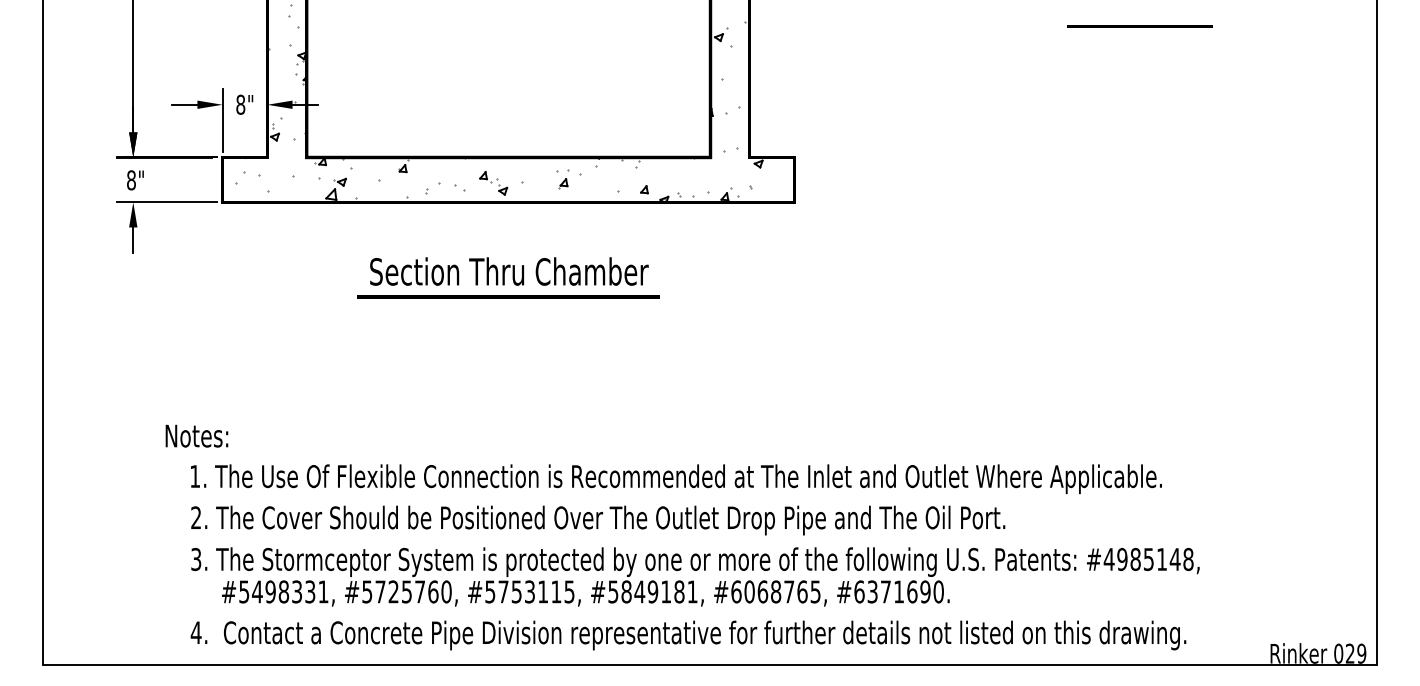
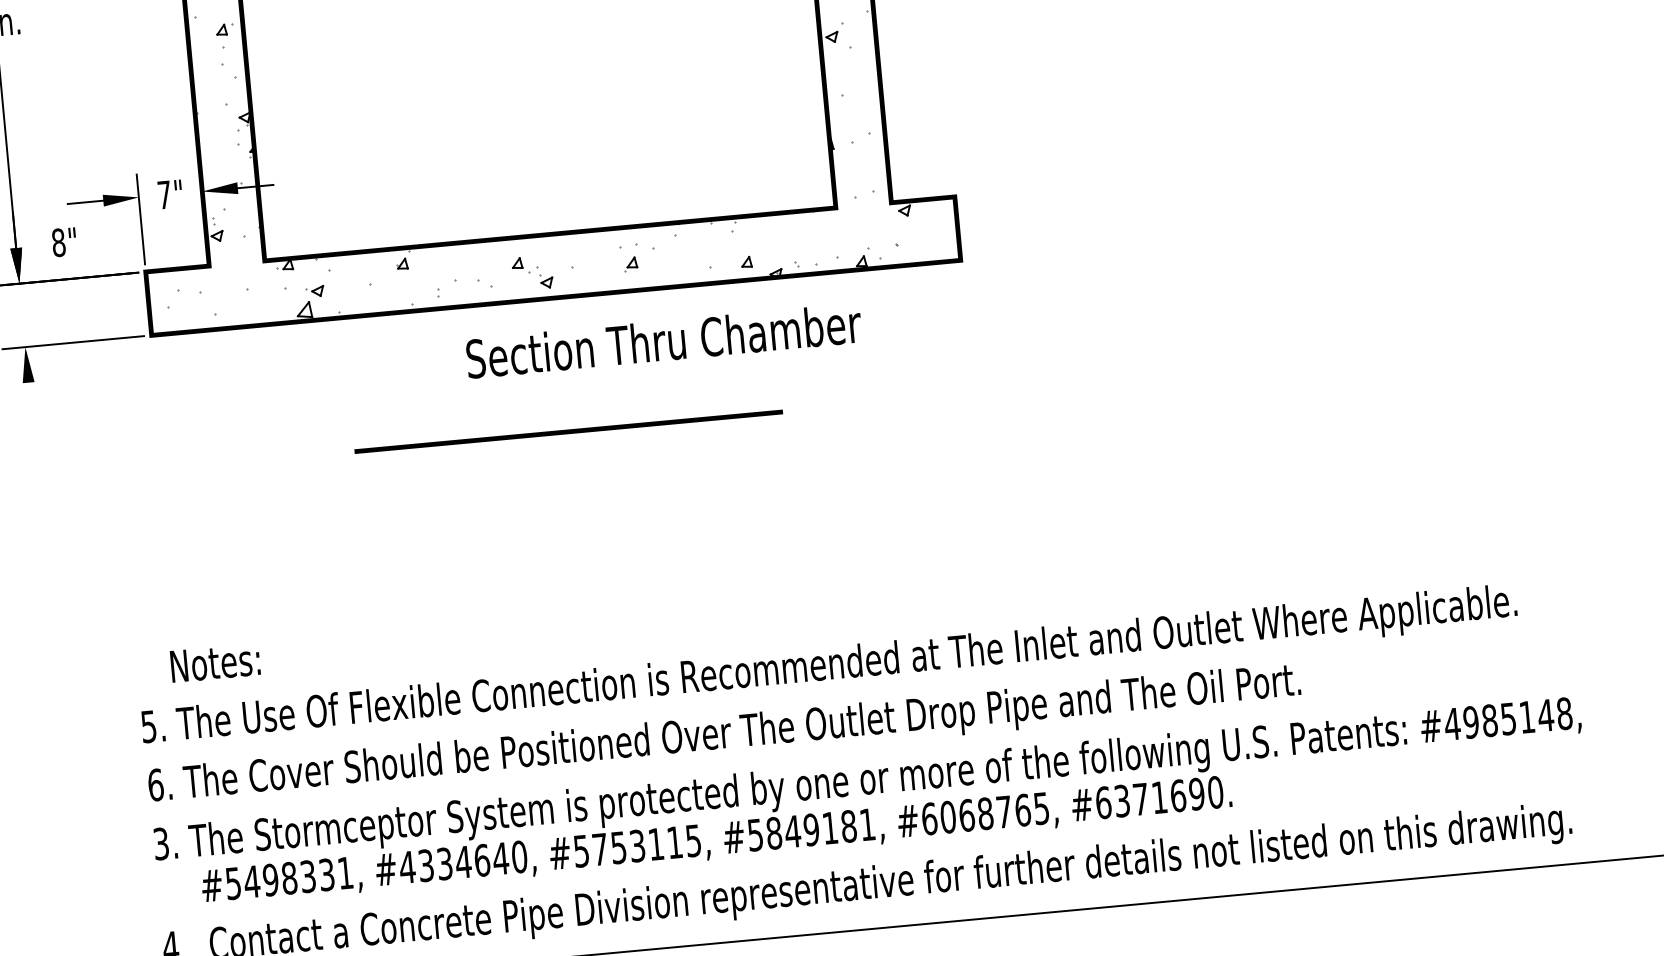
text: (240, 104) -> (164, 194), 8" -> 7"
text: (135, 180) -> (64, 242), moved
line: (133, 239) -> (30, 399), removed
text: (509, 271) -> (664, 340), moved
text: (196, 435) -> (214, 662), moved
text: (194, 476) -> (147, 726), 1. -> 5.
text: (196, 517) -> (156, 784), 2. -> 6.
text: (399, 591) -> (452, 862), #5725760, -> #4334640,

